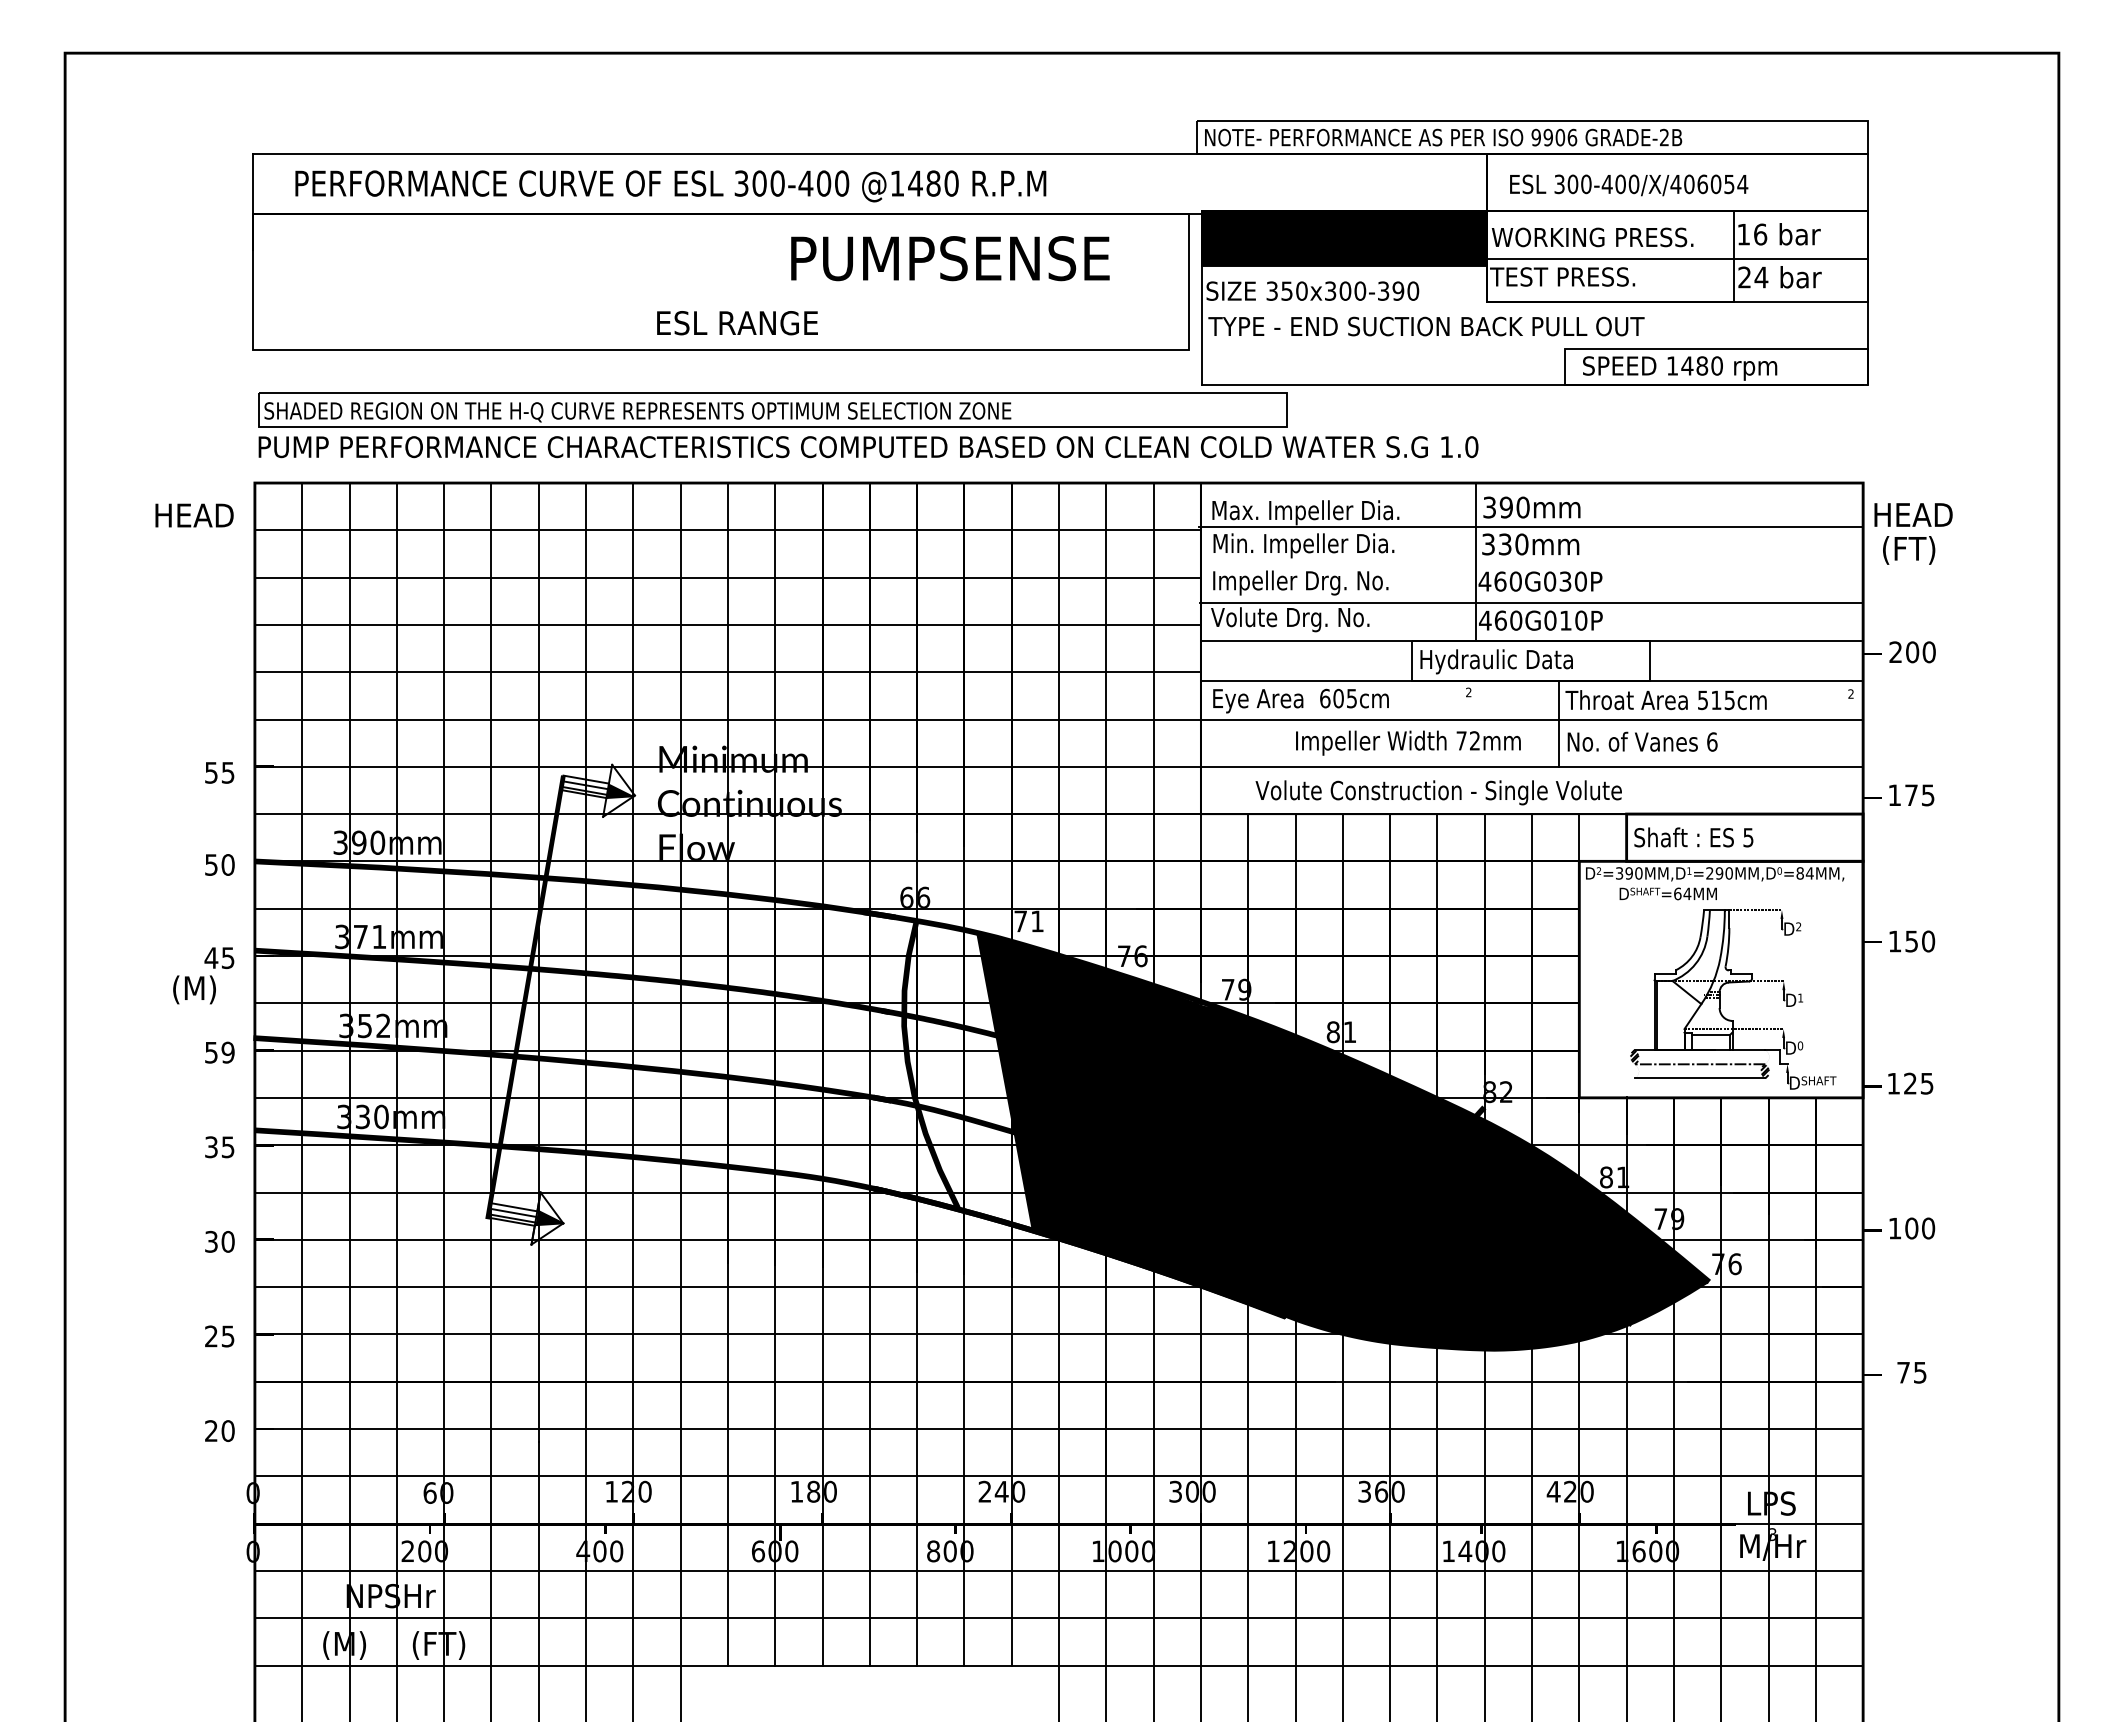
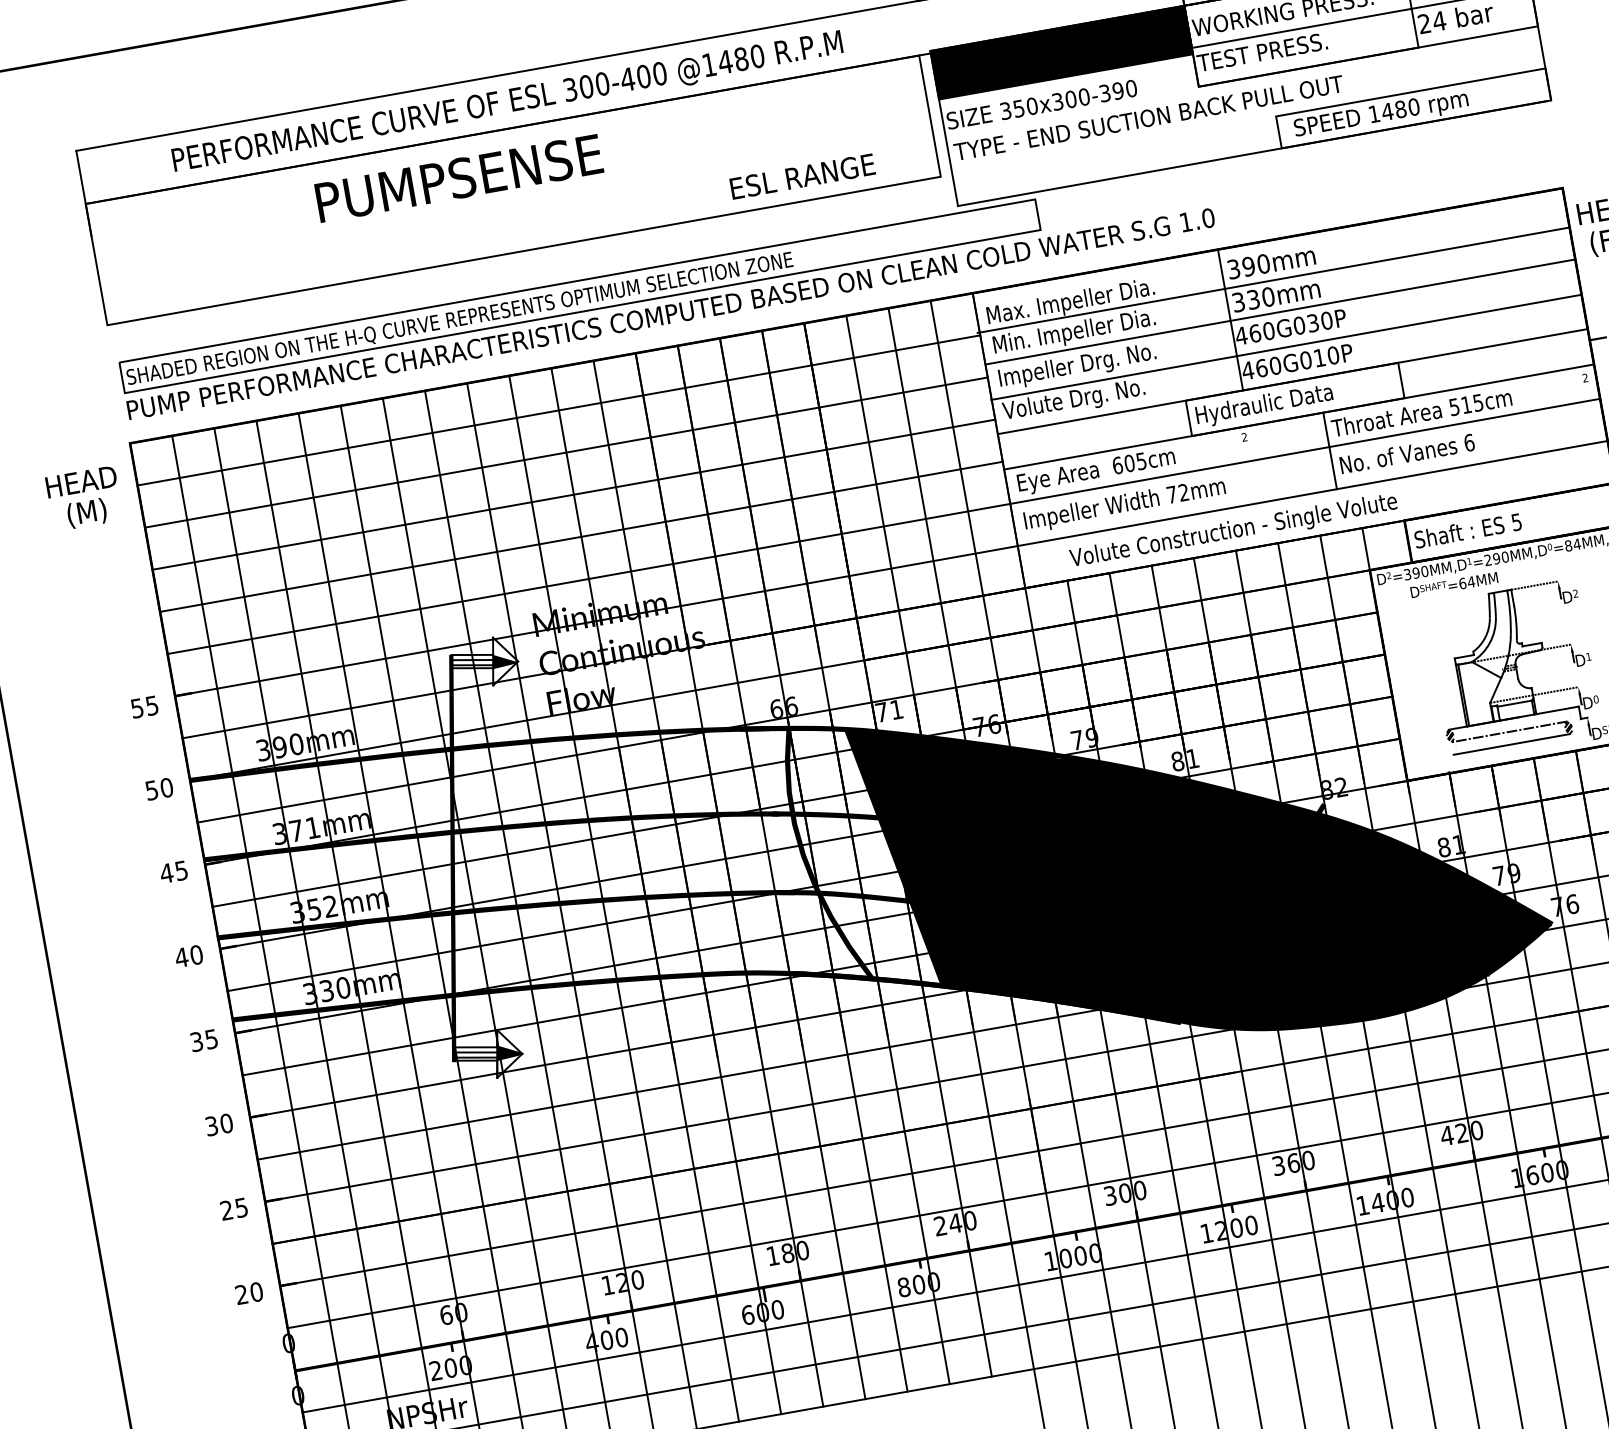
text: (670, 186) -> (507, 103), moved
text: (950, 258) -> (459, 178), moved
text: (737, 323) -> (802, 176), moved
line: (1531, 563) -> (1280, 312), added
text: (1408, 742) -> (1124, 504), moved
text: (194, 989) -> (86, 513), moved
text: (219, 1052) -> (188, 956), 59 -> 40

